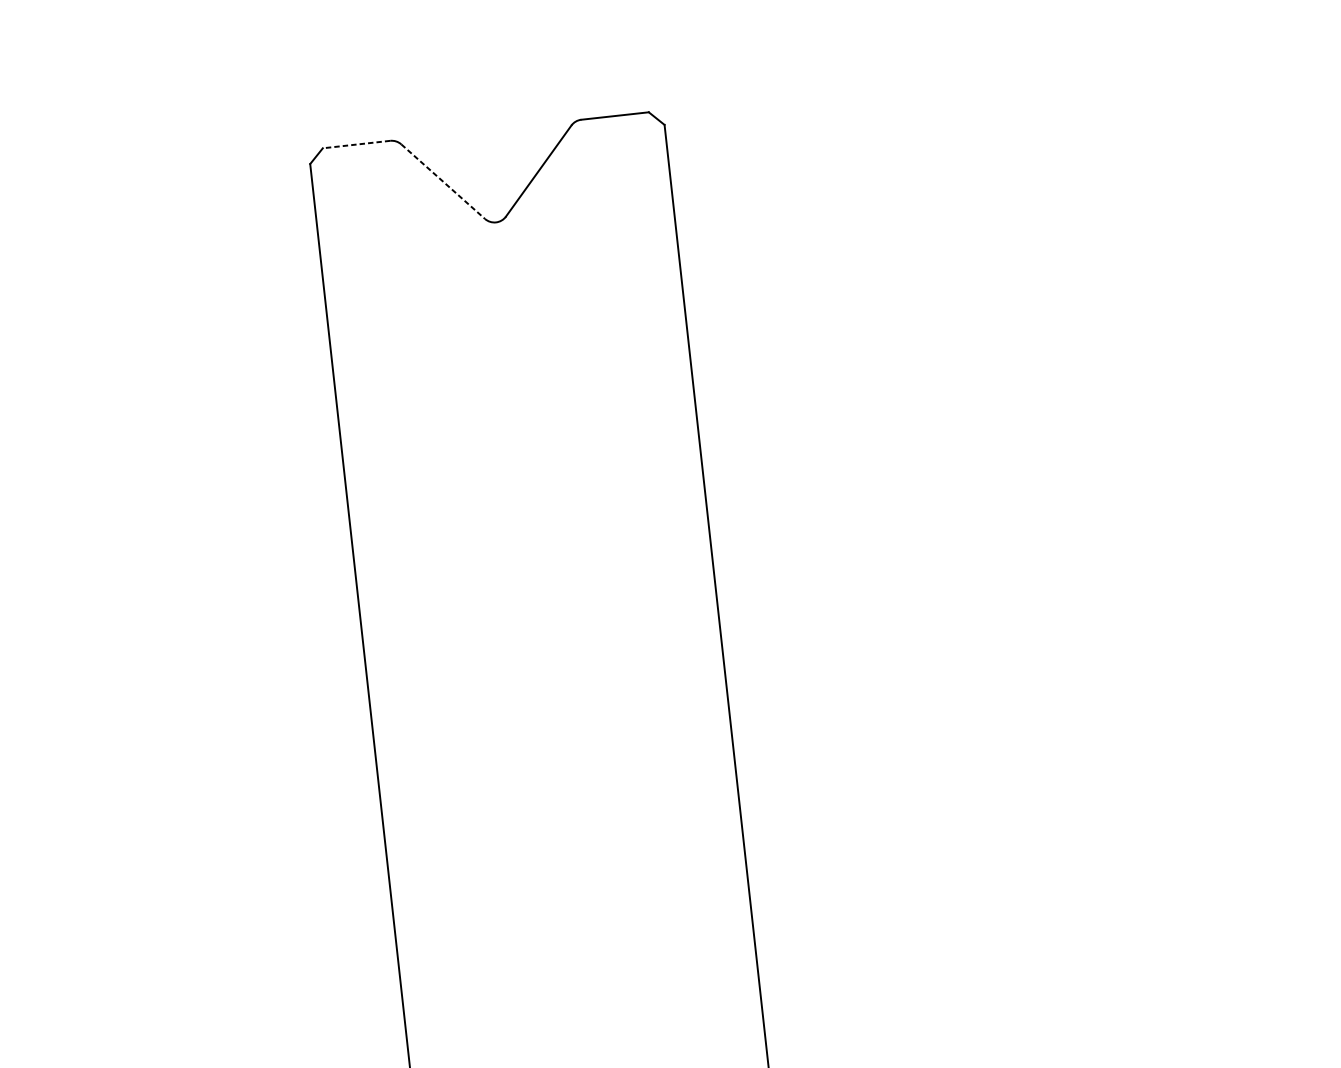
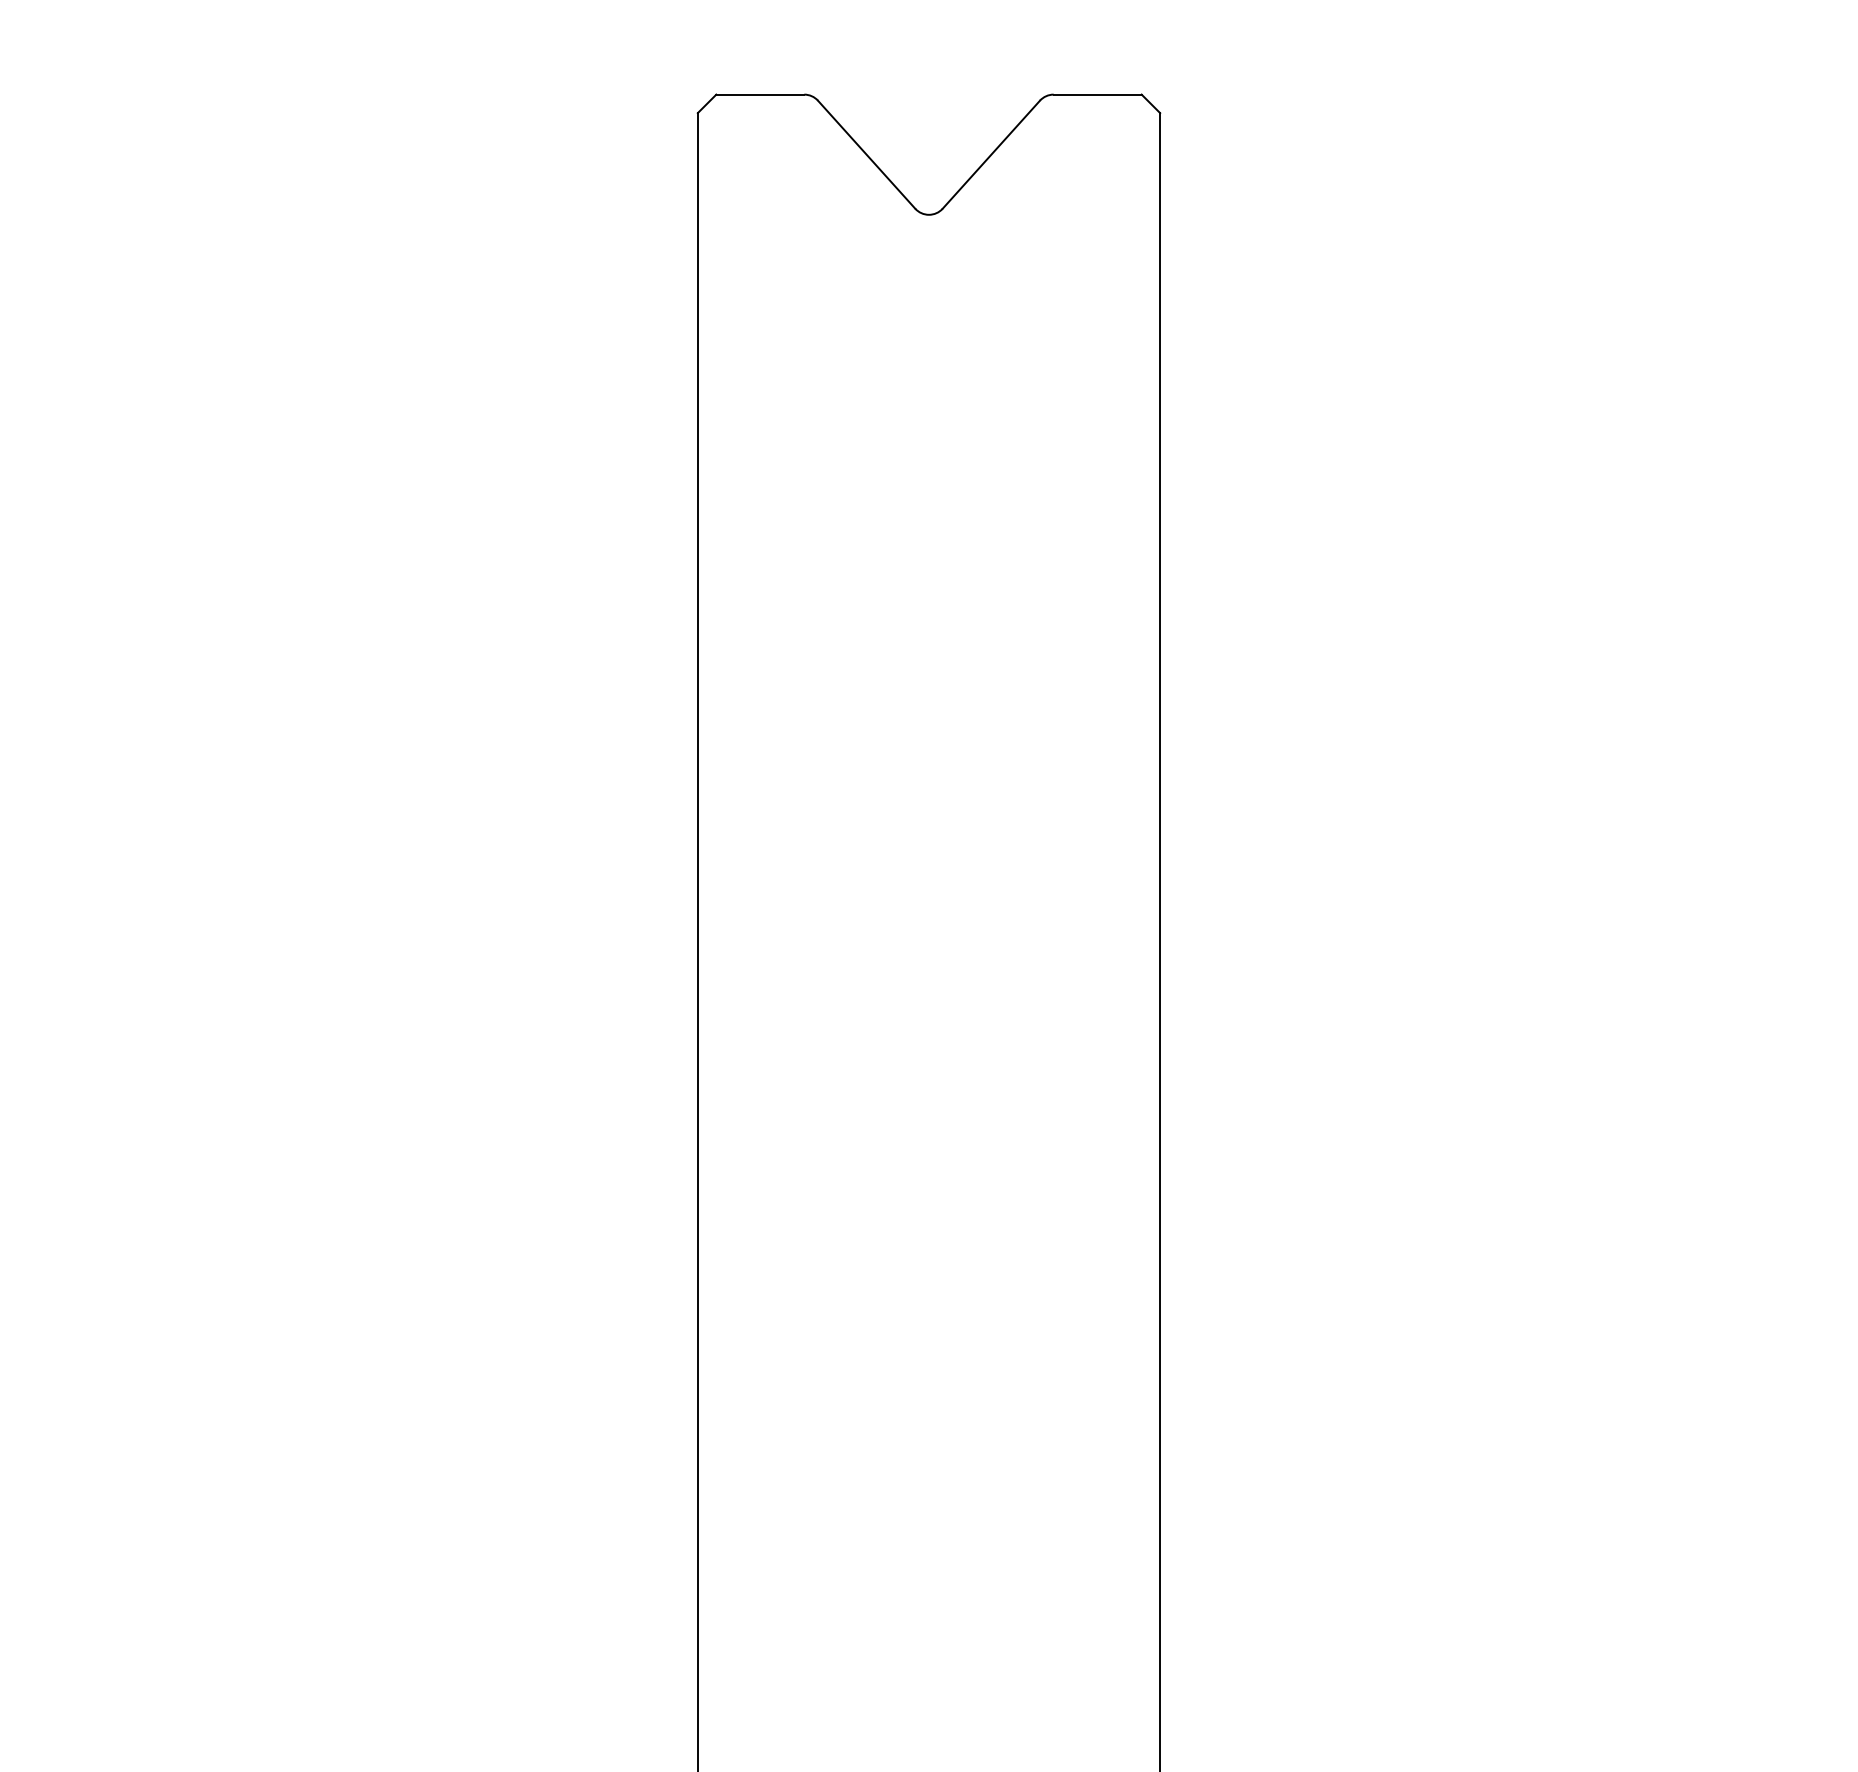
line: (356, 144) -> (760, 94), dashed -> solid
line: (443, 181) -> (866, 154), dashed -> solid

